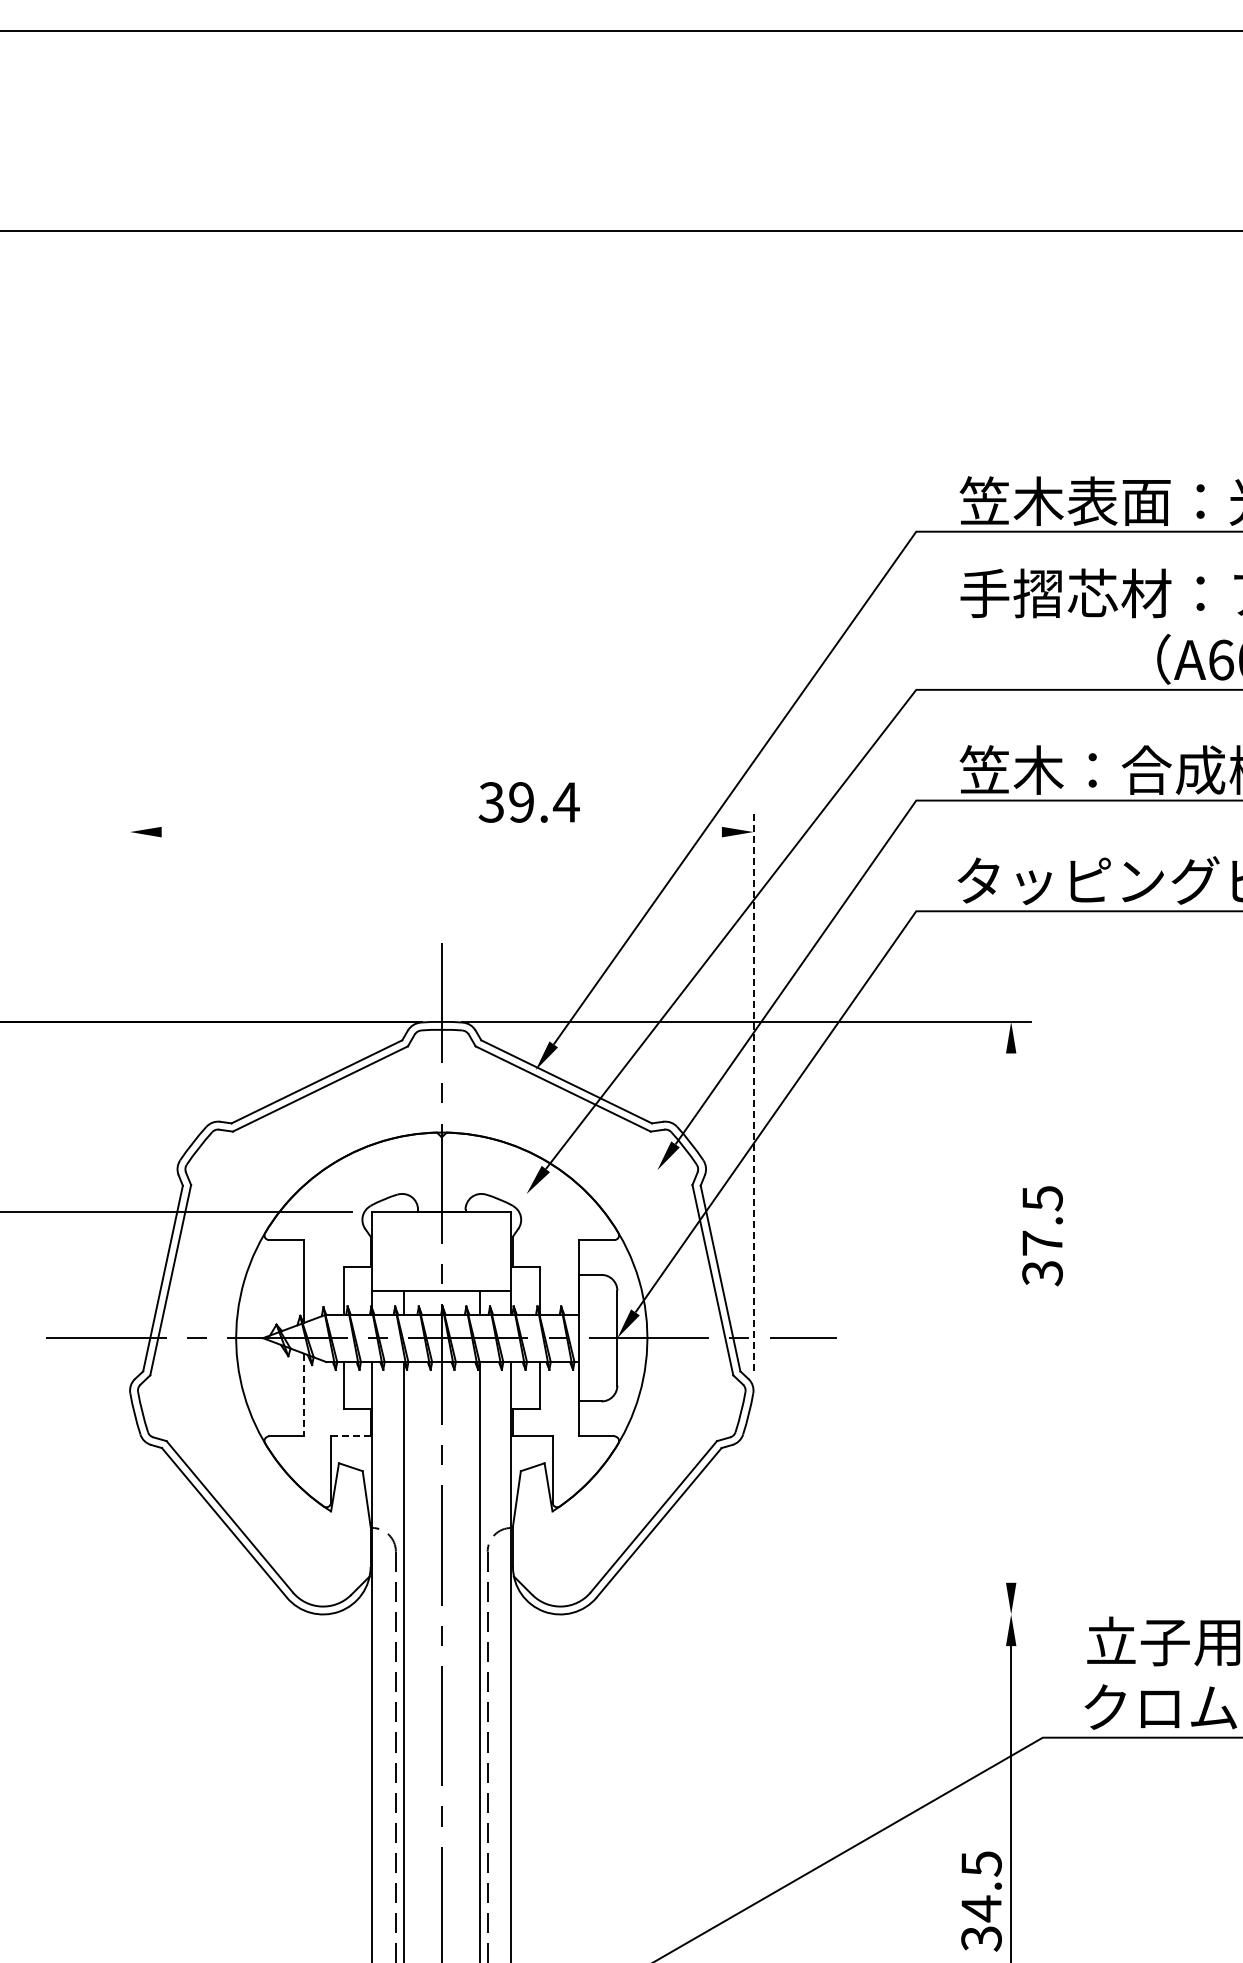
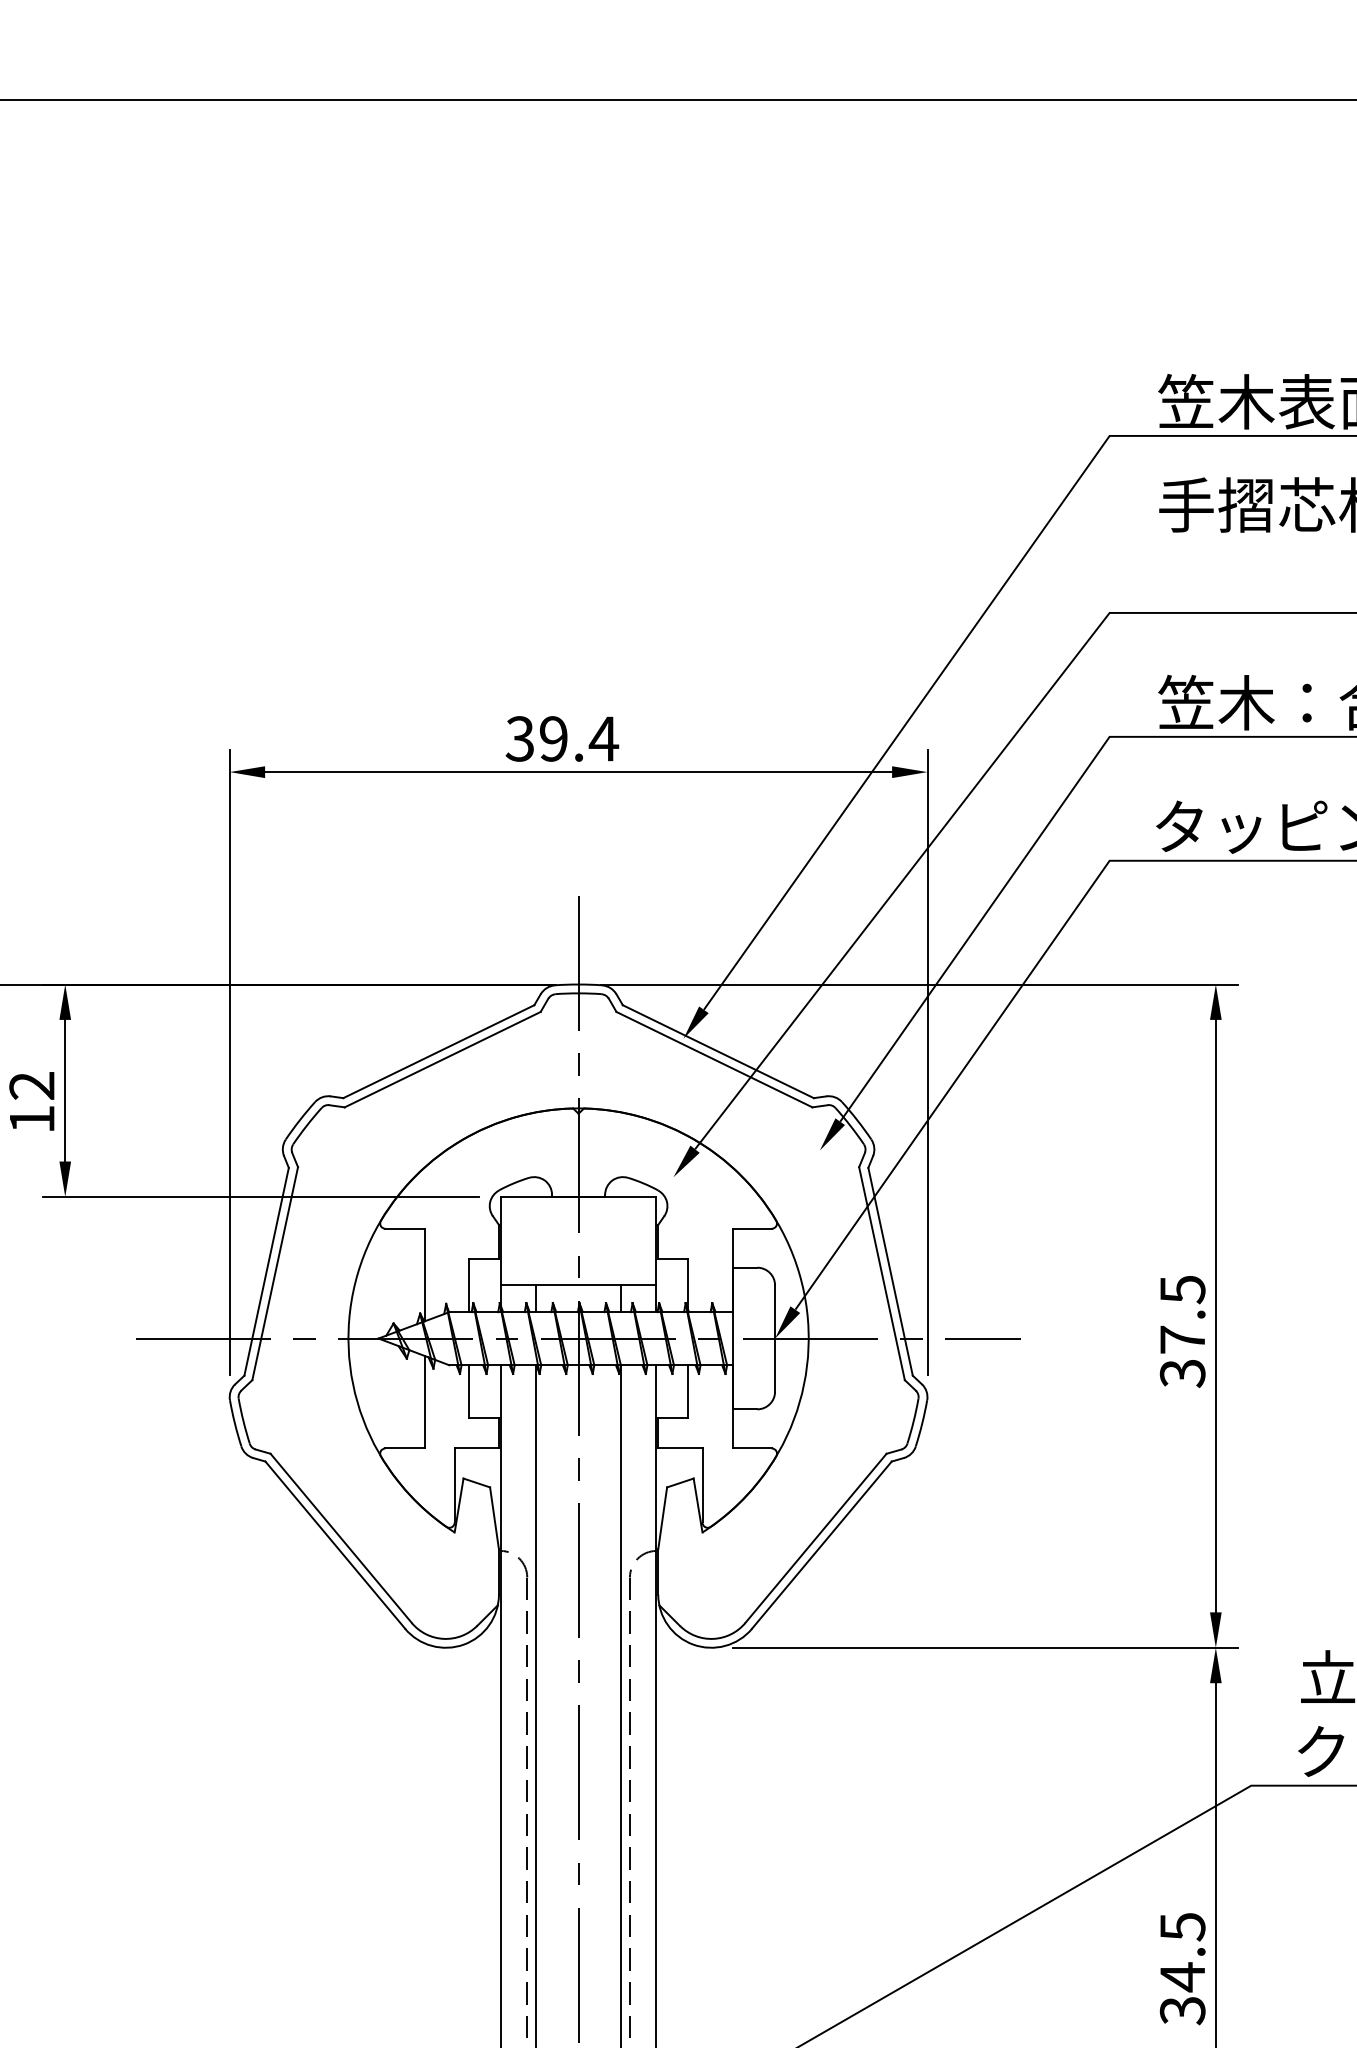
text: (528, 802) -> (561, 739), moved
line: (441, 832) -> (578, 772), added
line: (130, 1091) -> (230, 1062), added
line: (753, 1091) -> (927, 1062), dashed -> solid
text: (1042, 1236) -> (1182, 1332), moved
line: (1011, 1317) -> (1216, 1315), added
line: (304, 1395) -> (424, 1402), dashed -> solid
line: (350, 1436) -> (476, 1448), dashed -> solid
line: (805, 1614) -> (985, 1647), added

